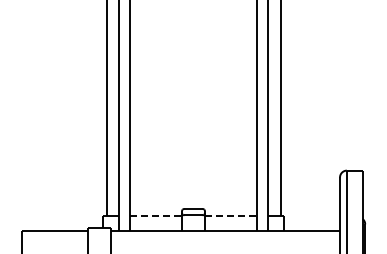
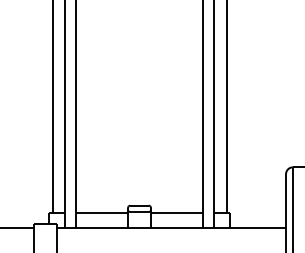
line: (156, 216) -> (102, 213), dashed -> solid
line: (230, 216) -> (176, 213), dashed -> solid

